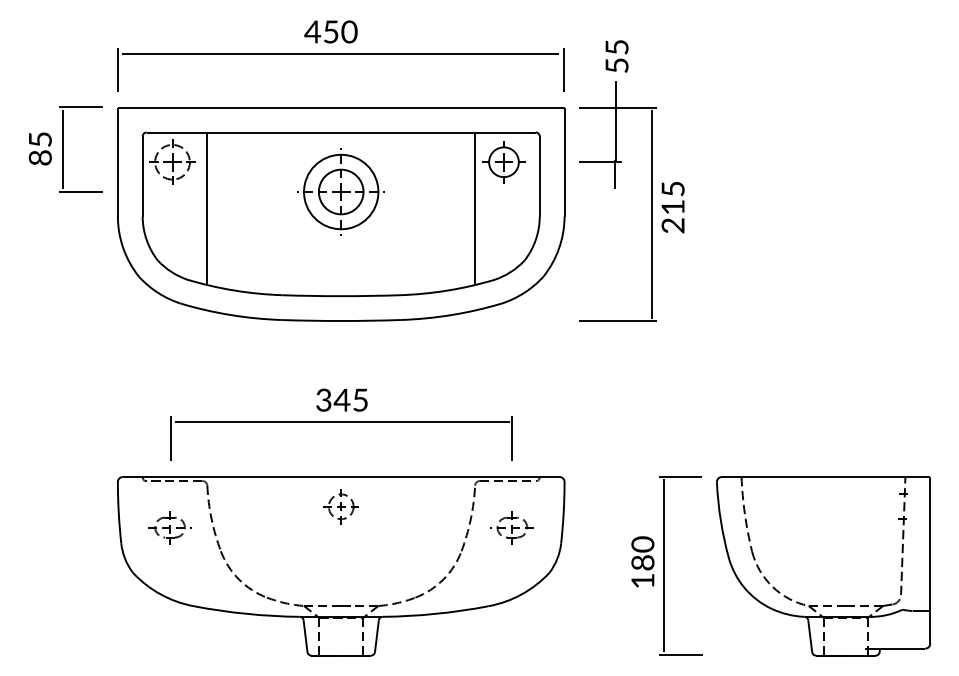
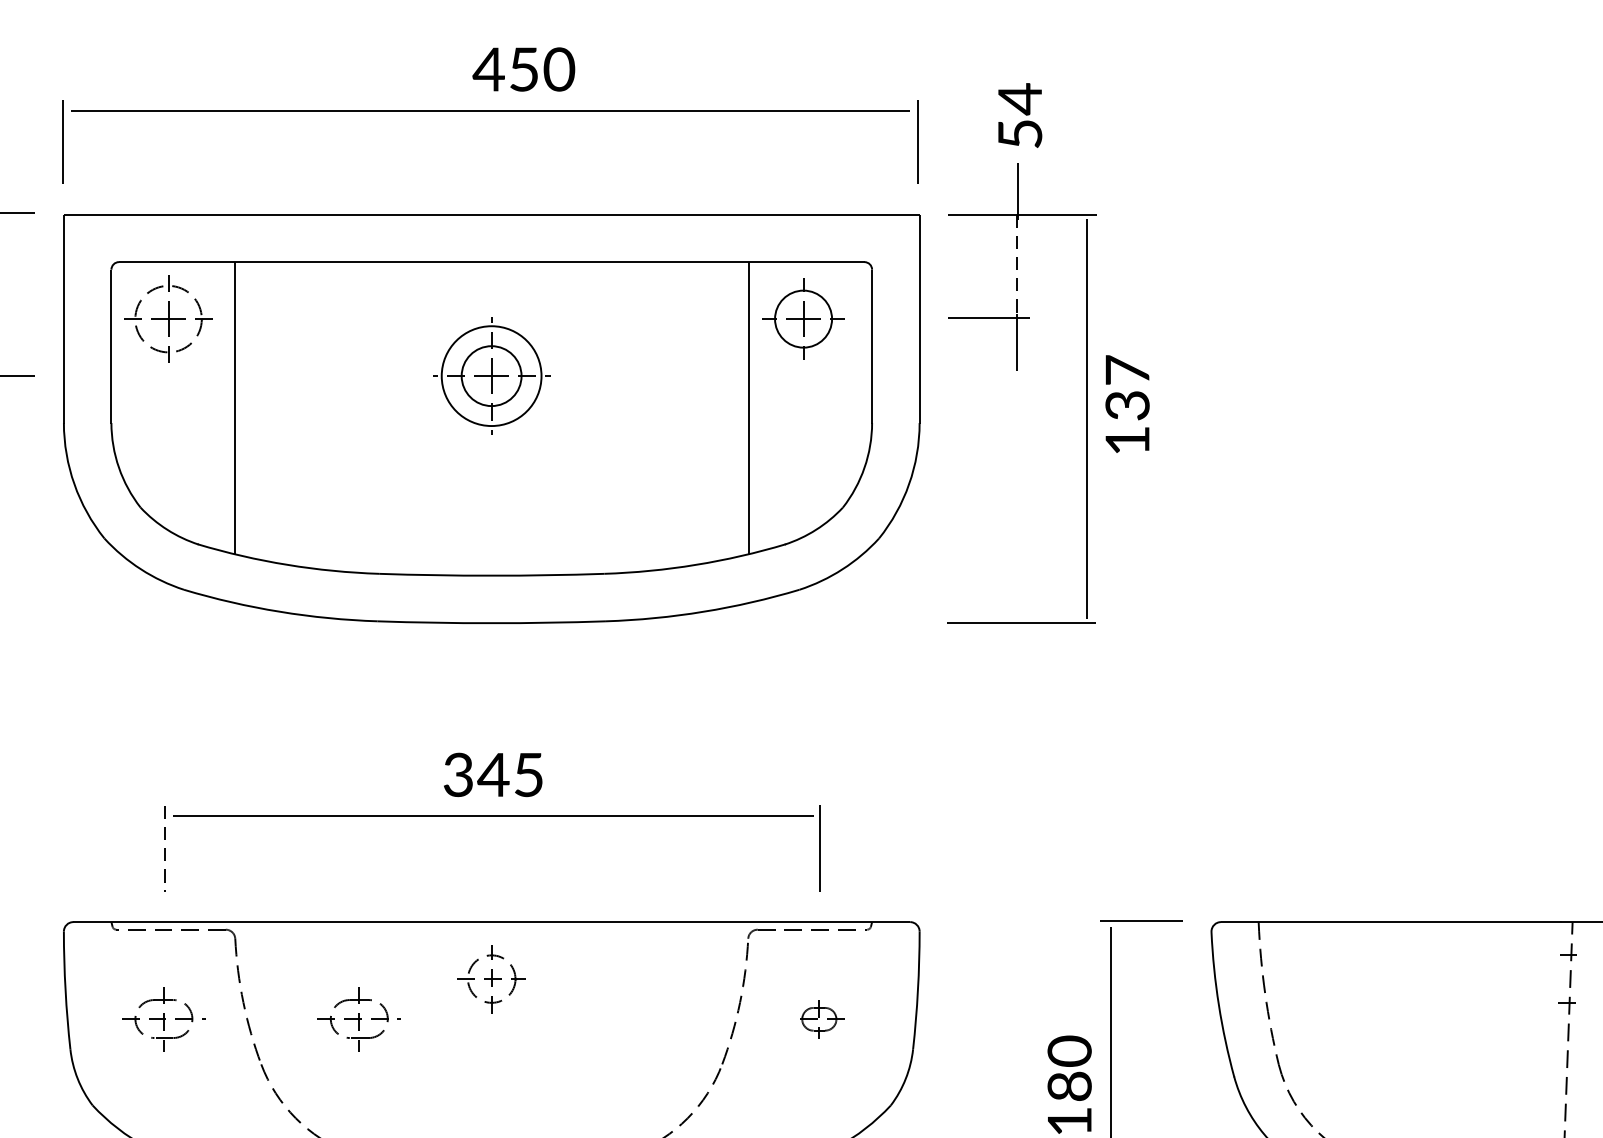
text: (330, 31) -> (522, 68), moved
text: (616, 47) -> (1019, 99), 55 -> 54
line: (615, 135) -> (1017, 267), solid -> dashed
part: (340, 191) -> (490, 375), size x0.7
text: (672, 207) -> (1126, 405), 215 -> 137
line: (170, 439) -> (164, 850), solid -> dashed
part: (271, 527) -> (358, 1018), added
part: (511, 527) -> (817, 1018), size x0.6

